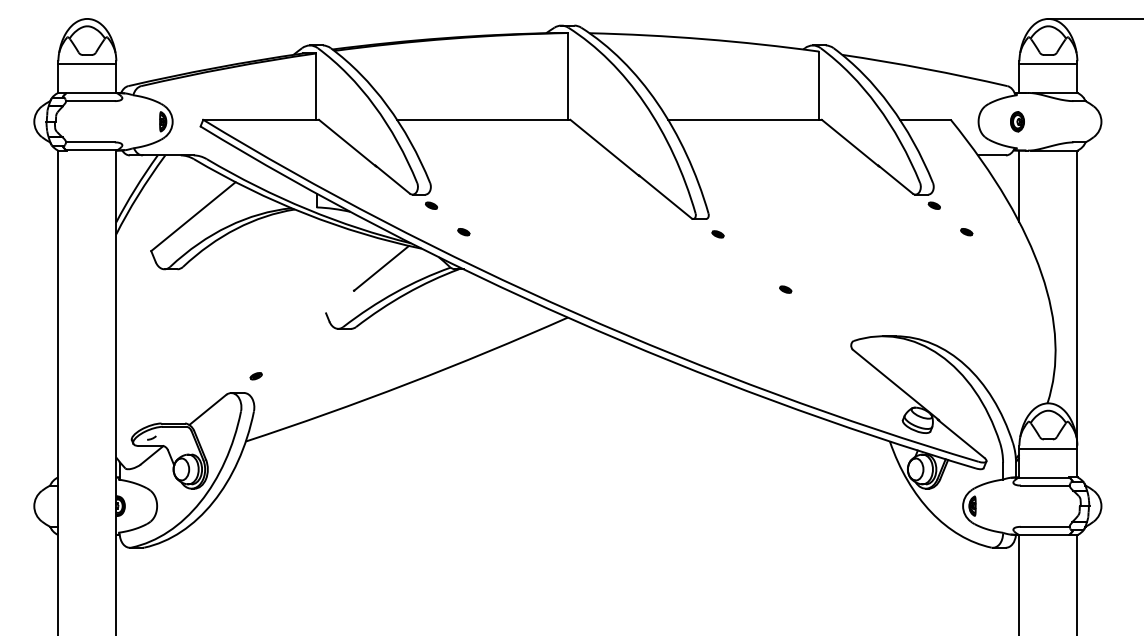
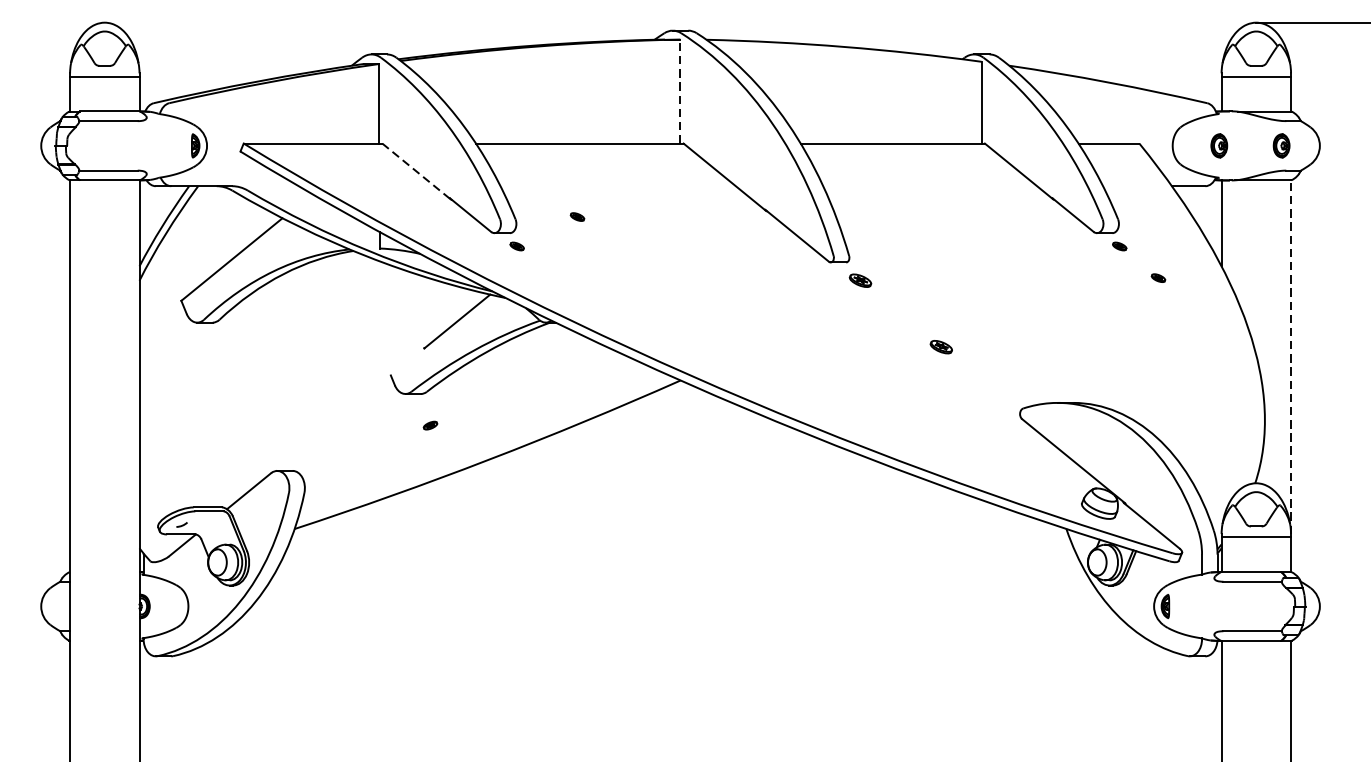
line: (567, 75) -> (680, 90), solid -> dashed
part: (1069, 121) -> (1281, 145), added
line: (346, 142) -> (415, 170), solid -> dashed
part: (463, 232) -> (577, 217), moved
part: (717, 234) -> (859, 280), size x1.6
part: (785, 289) -> (941, 346), size x1.6
line: (1077, 298) -> (1291, 357), solid -> dashed
part: (255, 376) -> (429, 425), moved

